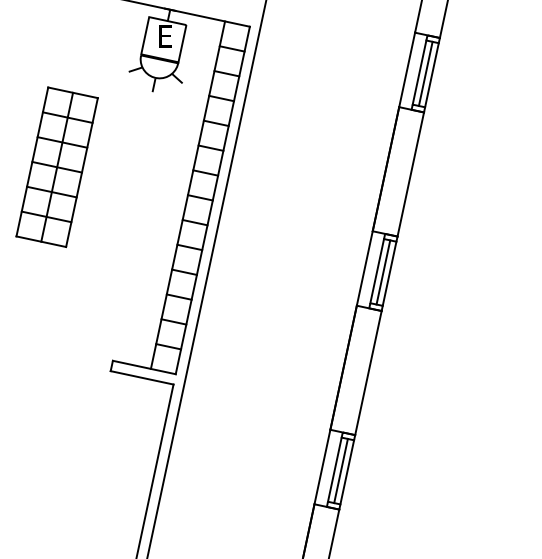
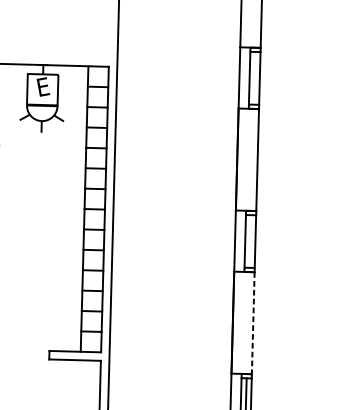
line: (425, 73) -> (254, 78), removed
line: (383, 272) -> (250, 241), removed
line: (368, 373) -> (253, 323), solid -> dashed

